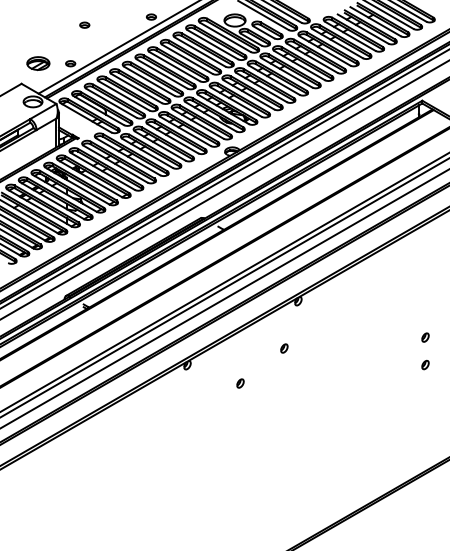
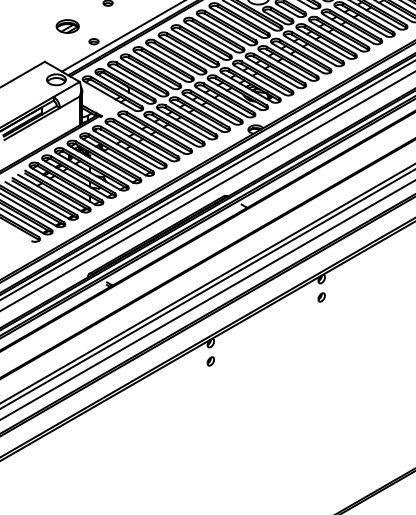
part: (38, 63) -> (67, 26), moved
part: (284, 348) -> (321, 297), moved
part: (240, 383) -> (210, 361), moved

